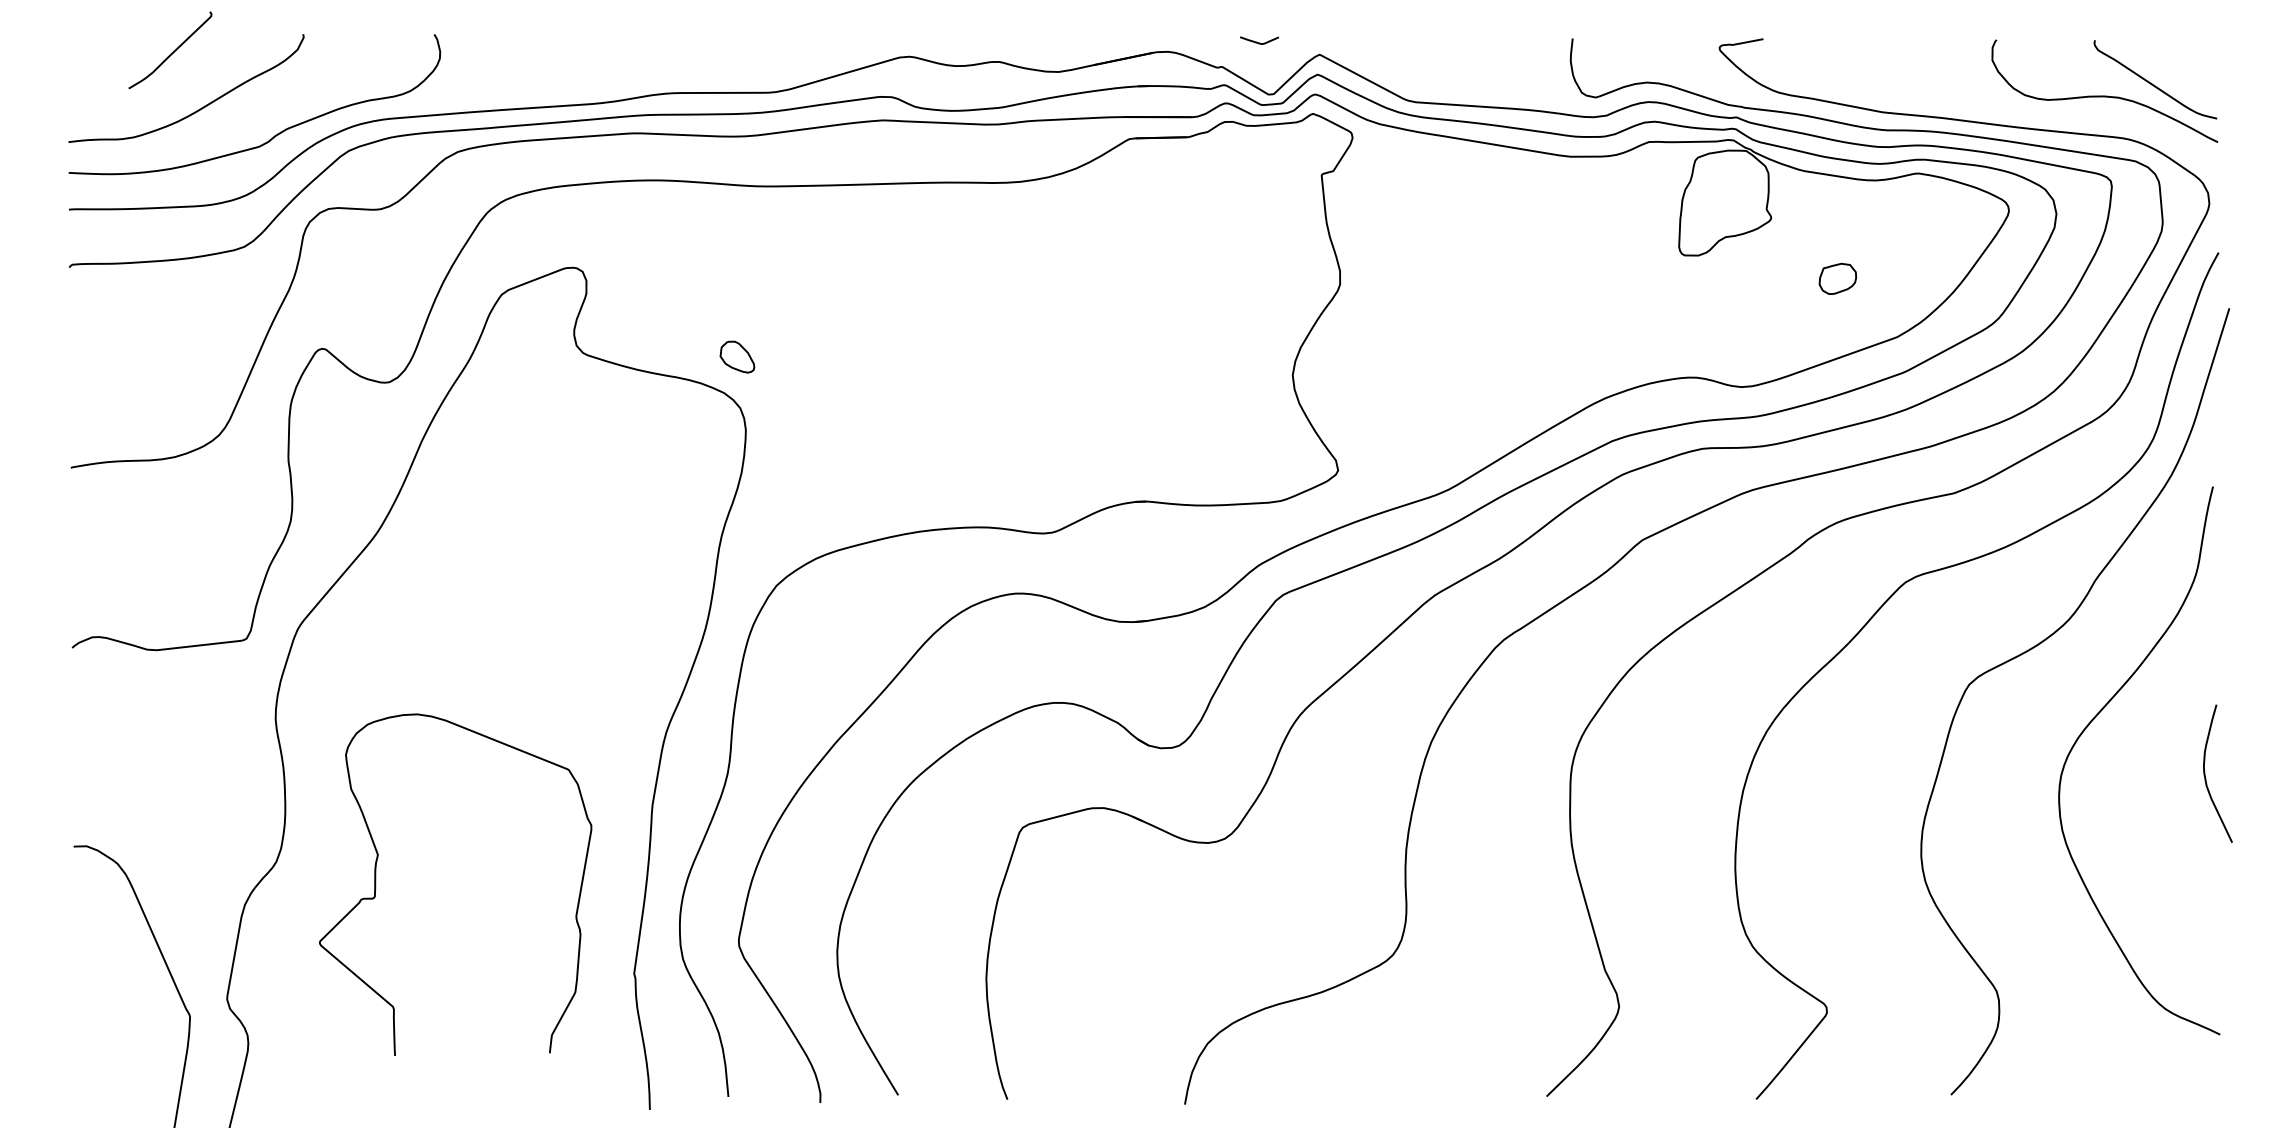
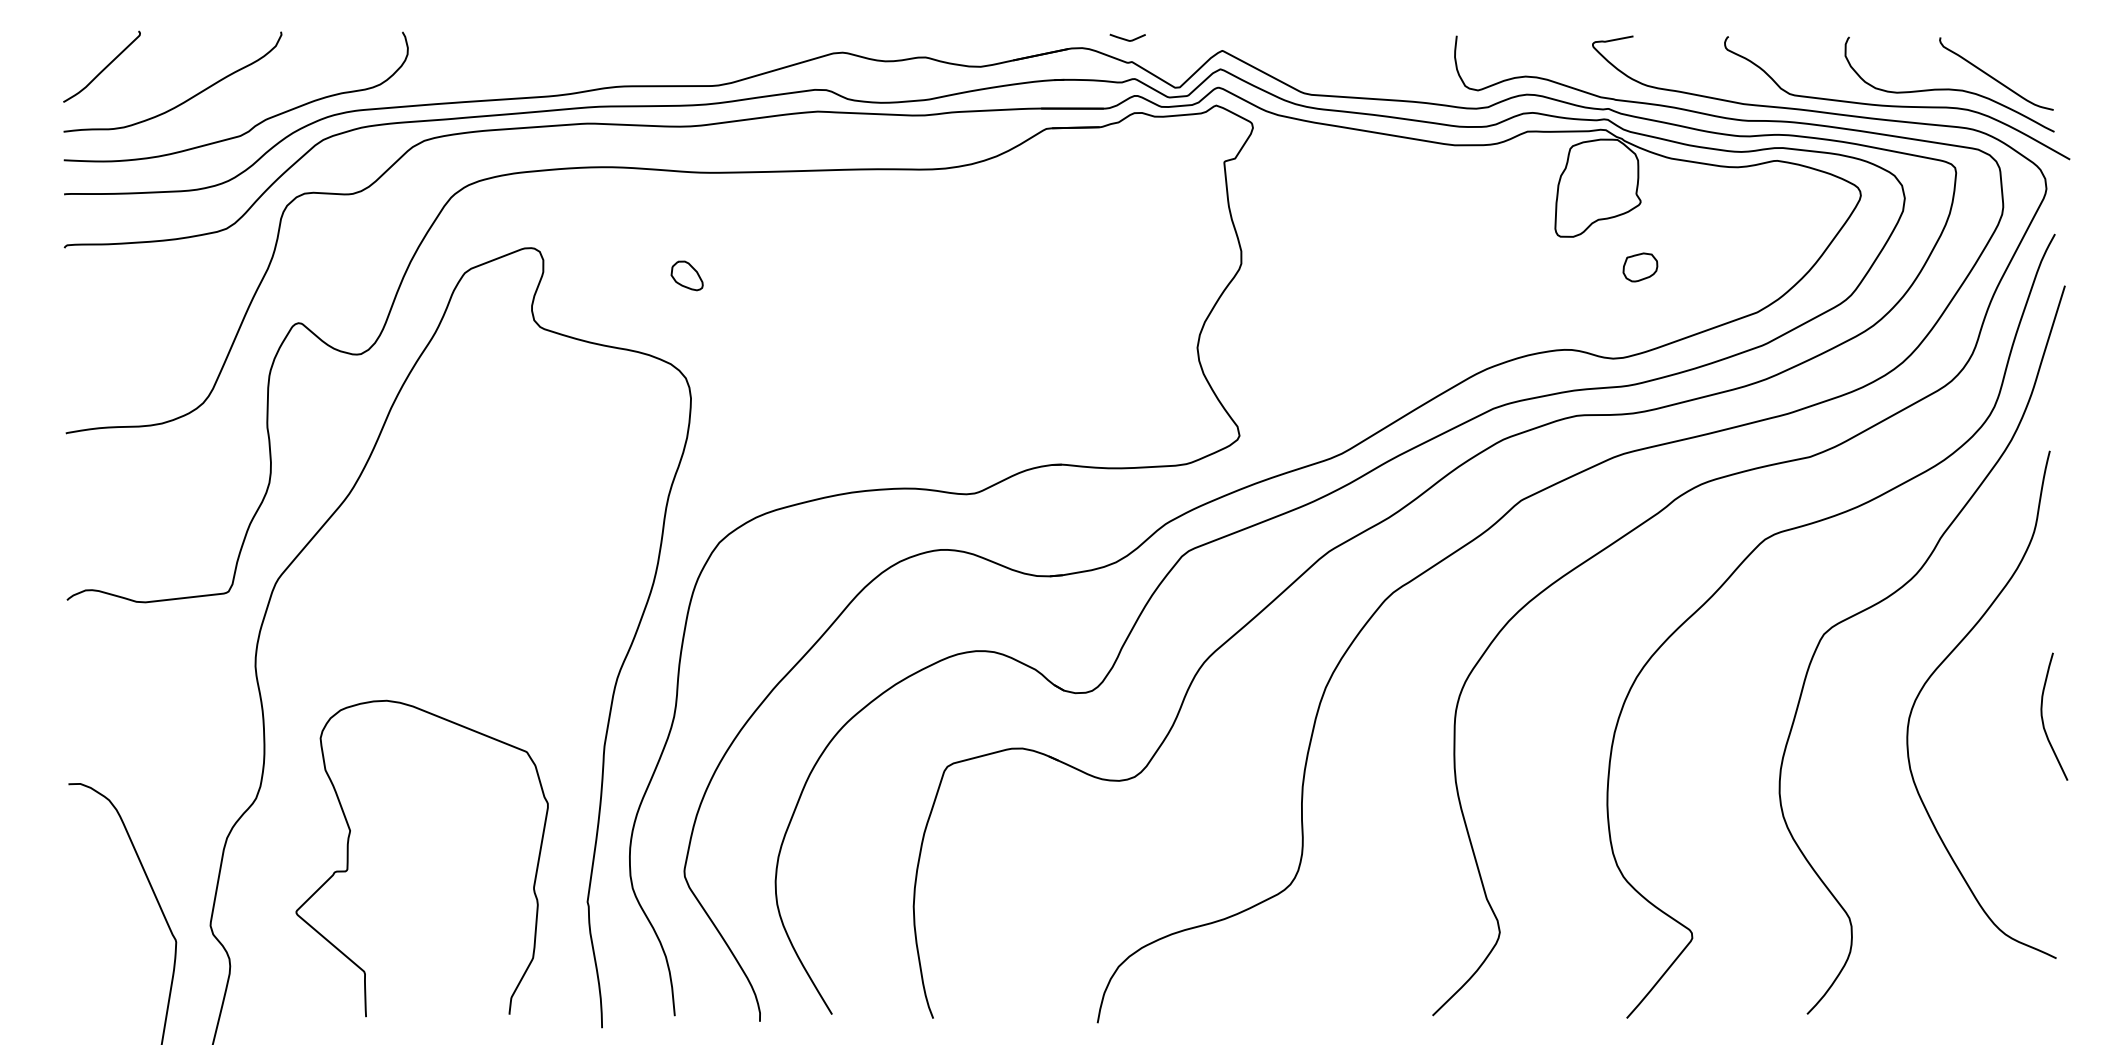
curve: (1259, 42) -> (1127, 39), moved
curve: (172, 52) -> (103, 68), moved
curve: (2048, 113) -> (1897, 105), added
part: (1837, 278) -> (1640, 267), moved
part: (736, 356) -> (686, 275), moved
curve: (376, 884) -> (348, 858), moved

